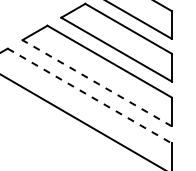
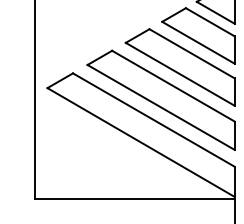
line: (97, 83) -> (161, 107), dashed -> solid
line: (90, 96) -> (154, 120), dashed -> solid

